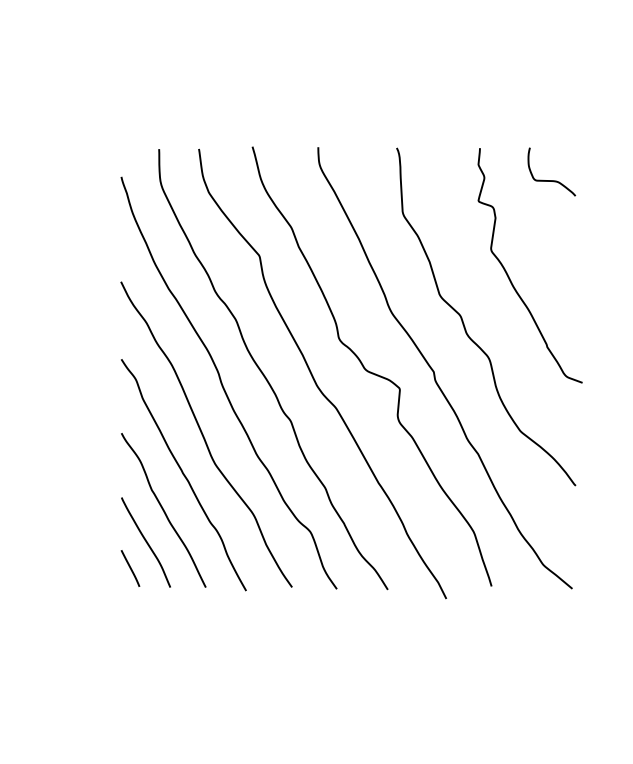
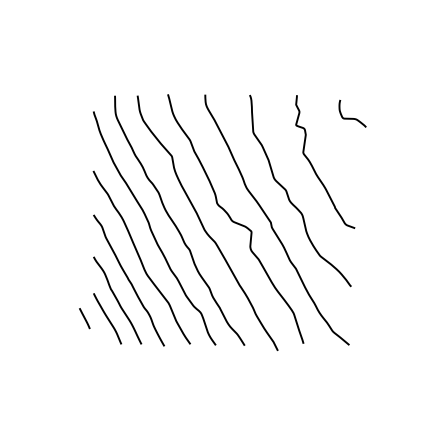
curve: (549, 178) -> (351, 117), moved
line: (130, 568) -> (84, 318), moved

